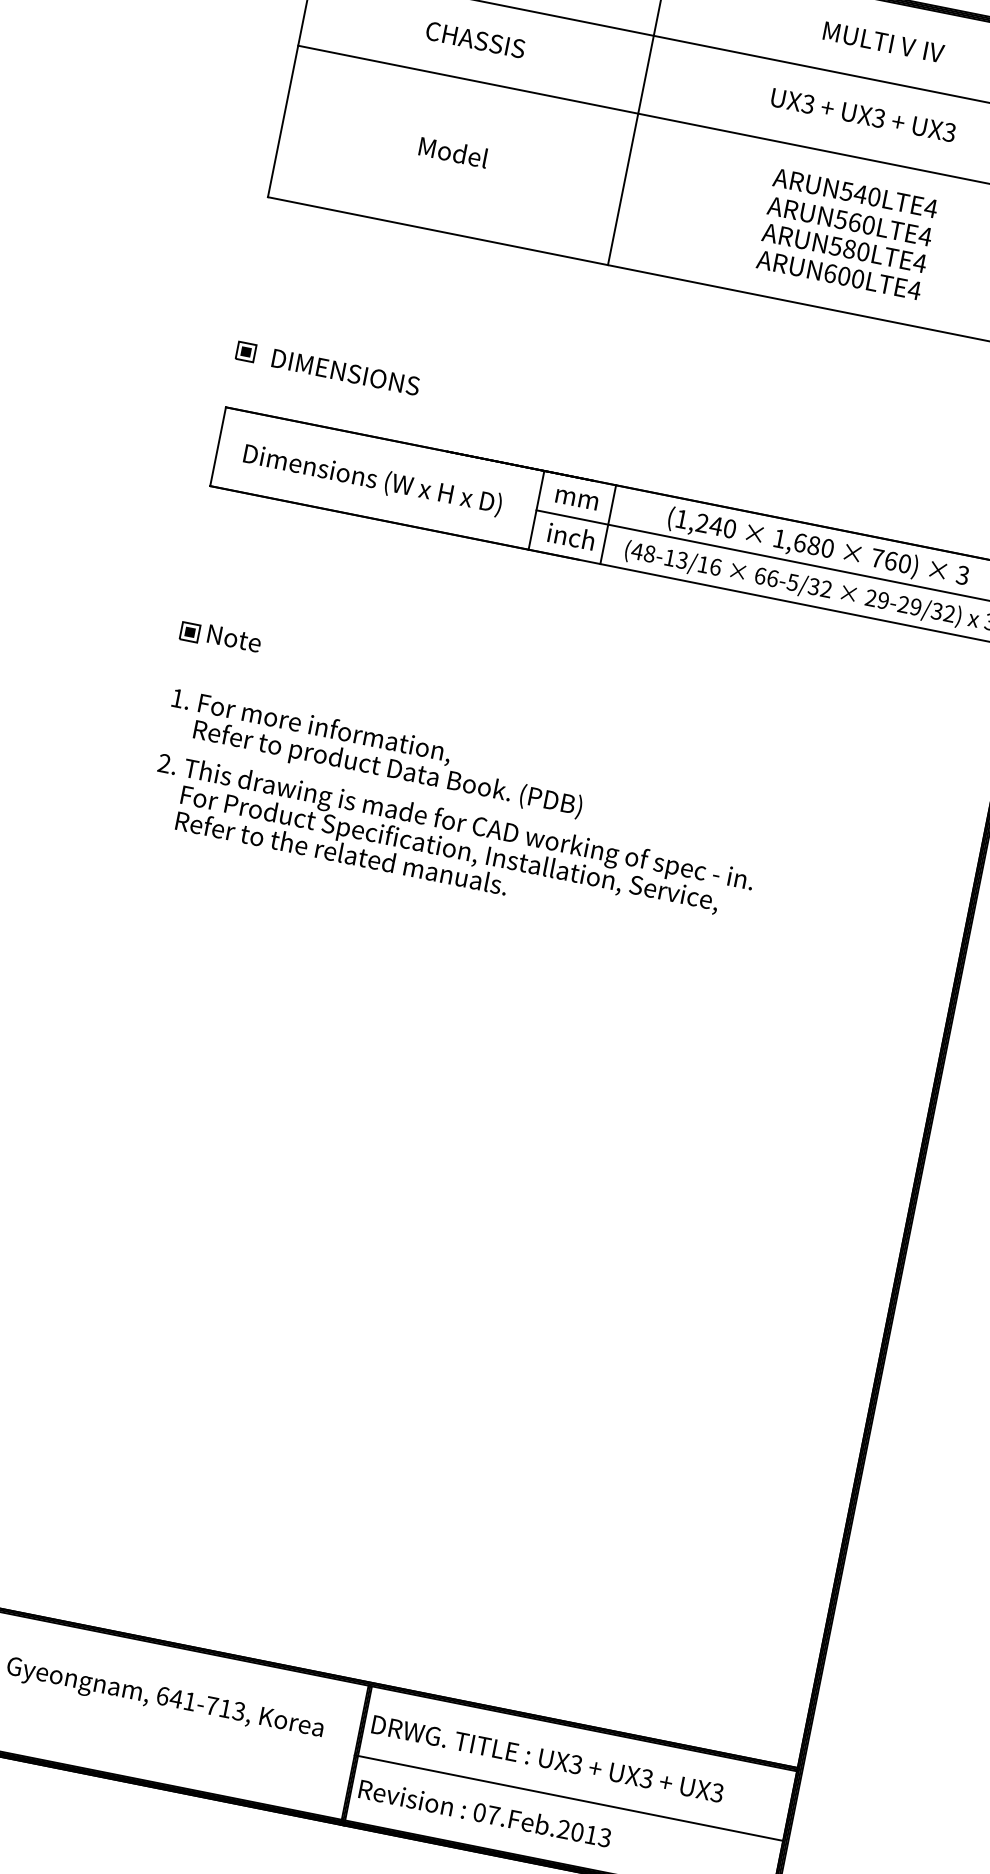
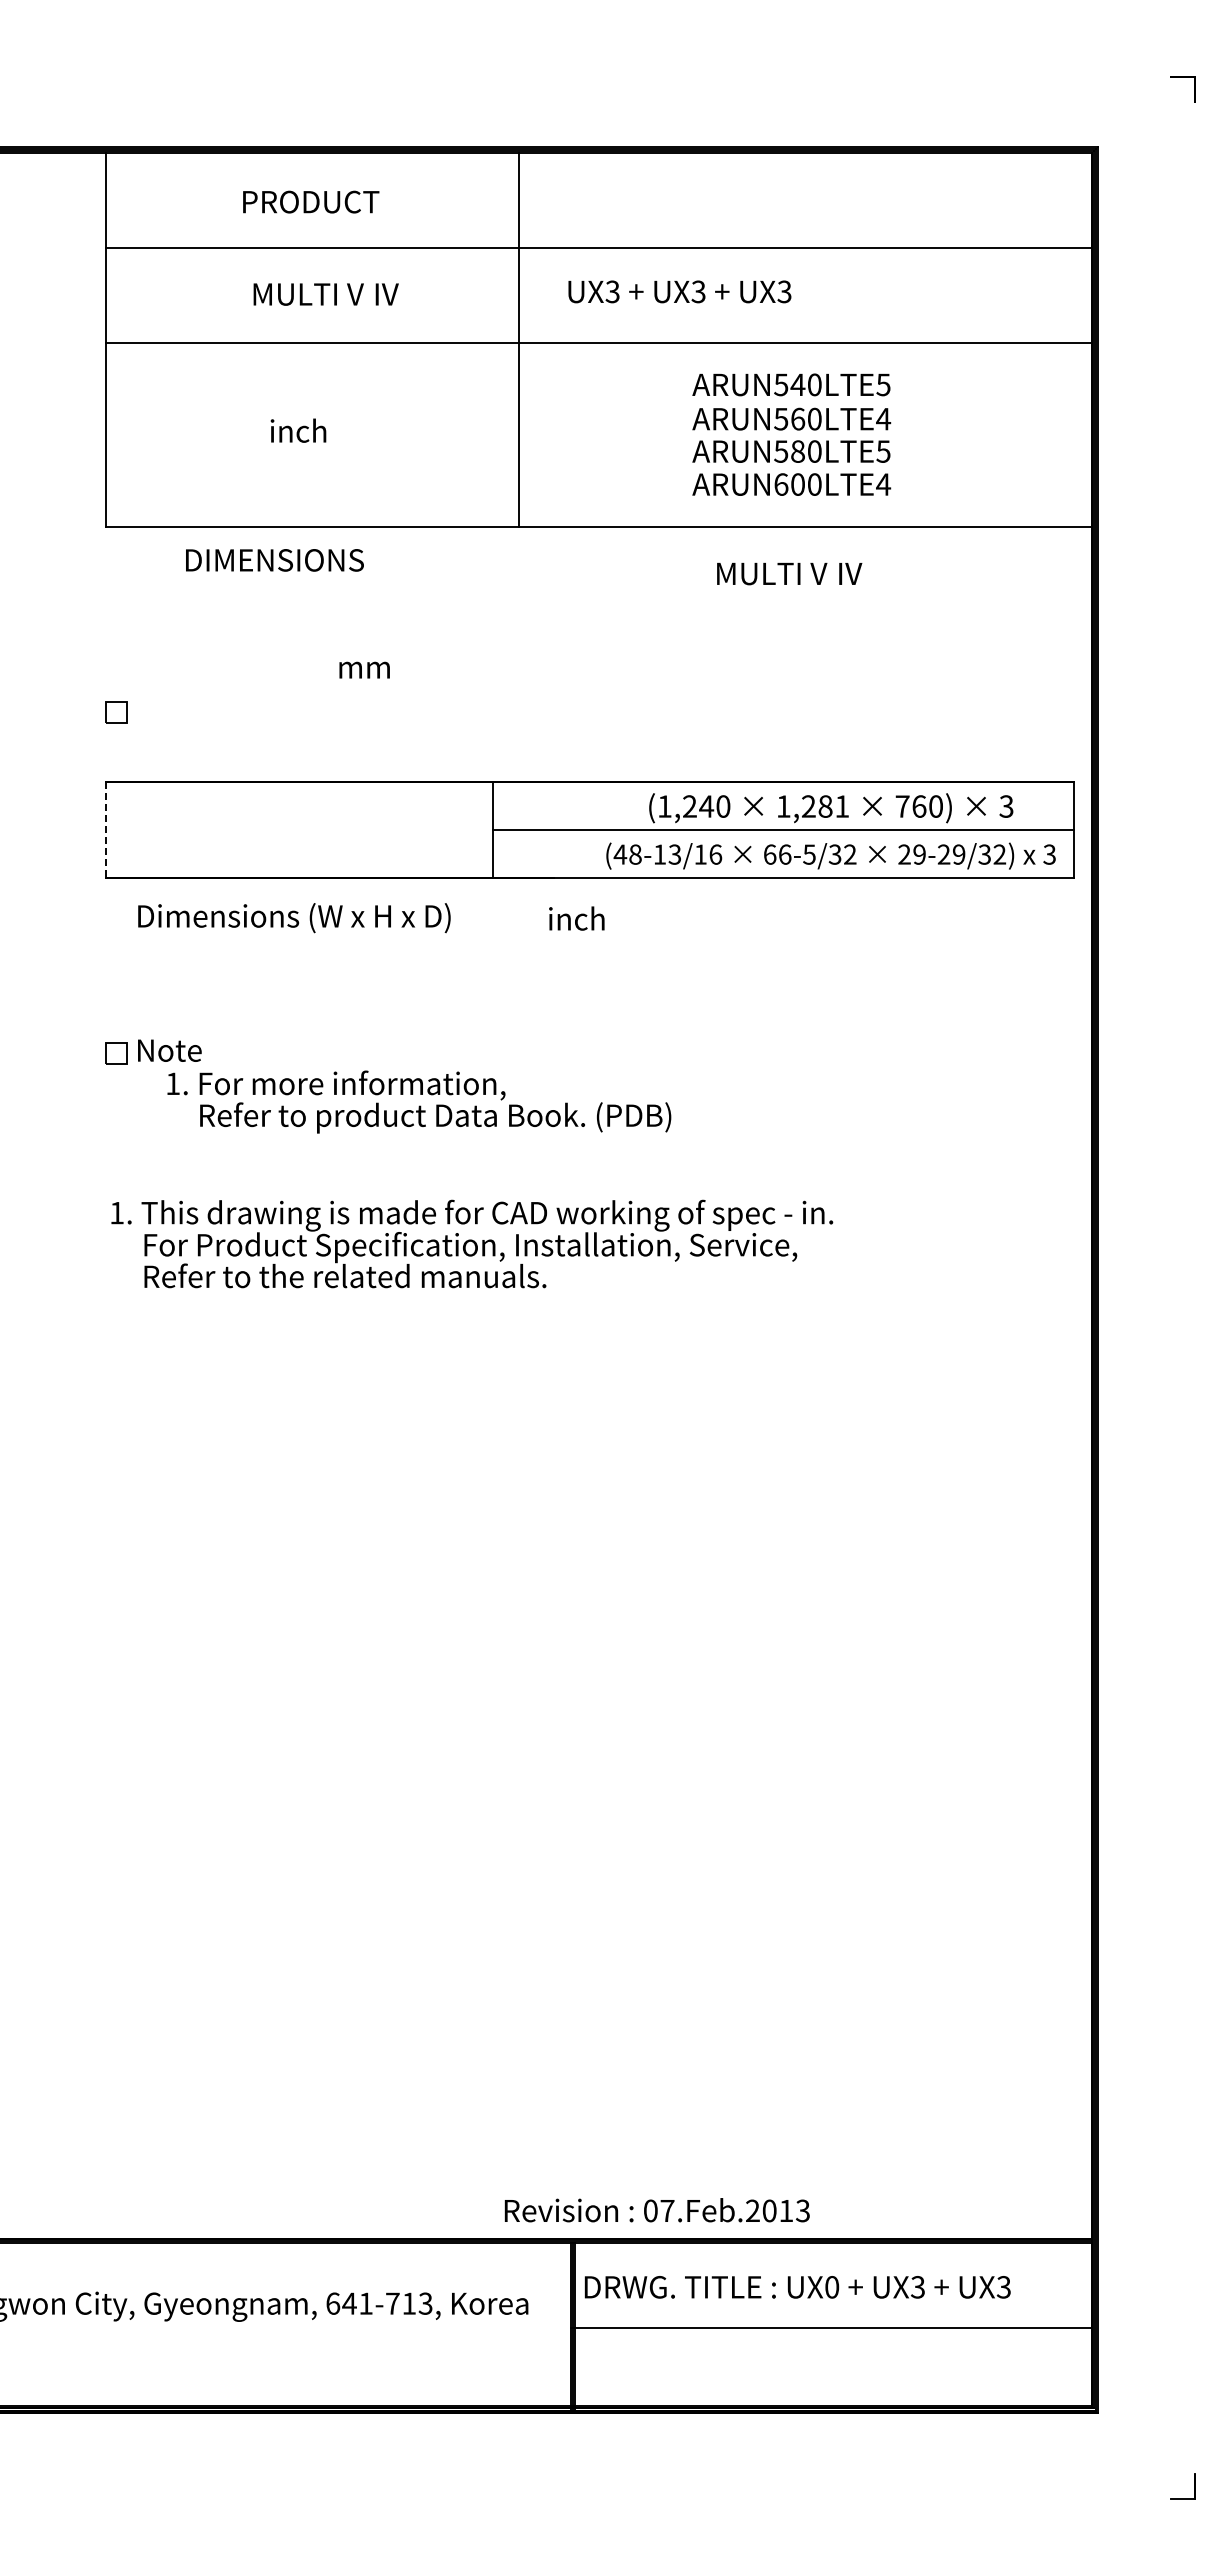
text: (486, 42) -> (325, 294), CHASSIS -> MULTI V Ⅳ
text: (883, 42) -> (789, 573), moved
text: (863, 114) -> (679, 291), moved
text: (452, 151) -> (311, 430), Model -> inch
text: (931, 208) -> (883, 384), ARUN540LTE4 -> ARUN540LTE5
text: (920, 263) -> (883, 451), ARUN580LTE4 -> ARUN580LTE5
fill: (246, 351) -> (116, 712), removed
text: (345, 372) -> (274, 560), moved
line: (217, 446) -> (105, 830), solid -> dashed
text: (372, 480) -> (294, 918), moved
text: (576, 499) -> (364, 669), moved
line: (608, 524) -> (580, 829), removed
text: (571, 536) -> (576, 918), moved
text: (813, 545) -> (825, 806), 1,680 -> 1,281
fill: (190, 632) -> (116, 1053), removed
text: (377, 753) -> (419, 1101), moved
text: (164, 763) -> (116, 1212), 2. -> 1.
text: (576, 1764) -> (832, 2287), UX3 -> UX0
text: (484, 1813) -> (656, 2210), moved

